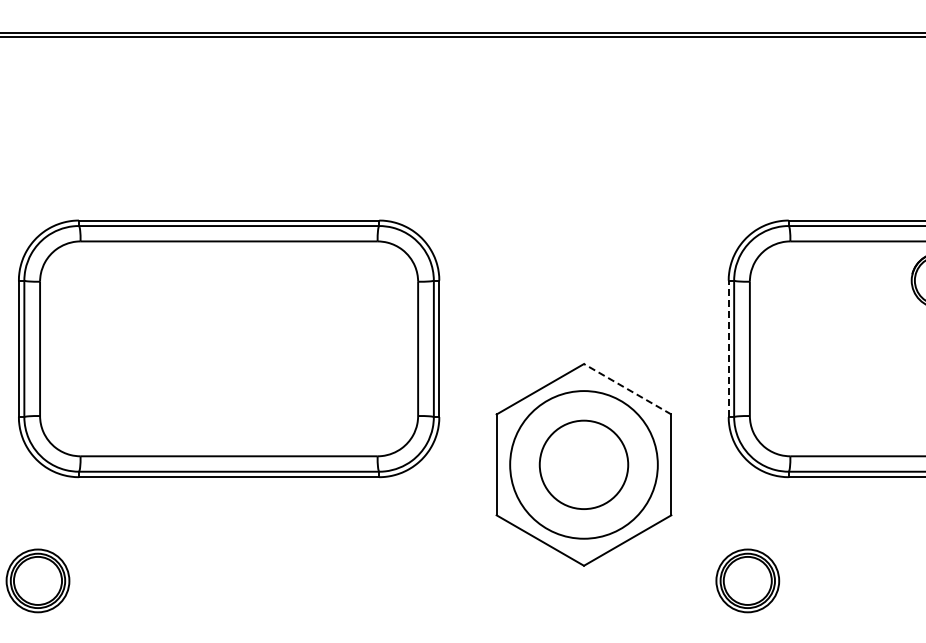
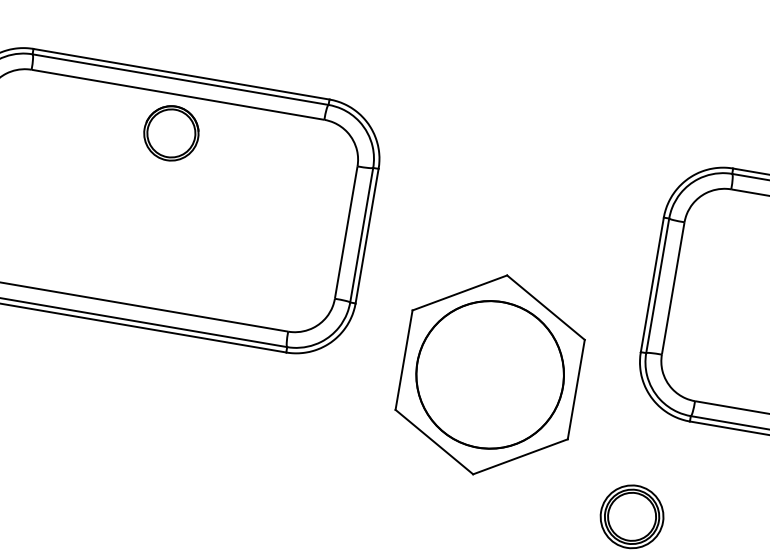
part: (229, 280) -> (171, 133), added
line: (728, 348) -> (652, 284), dashed -> solid
line: (627, 388) -> (545, 306), dashed -> solid
circle: (583, 464) -> (489, 374), size x1.67

